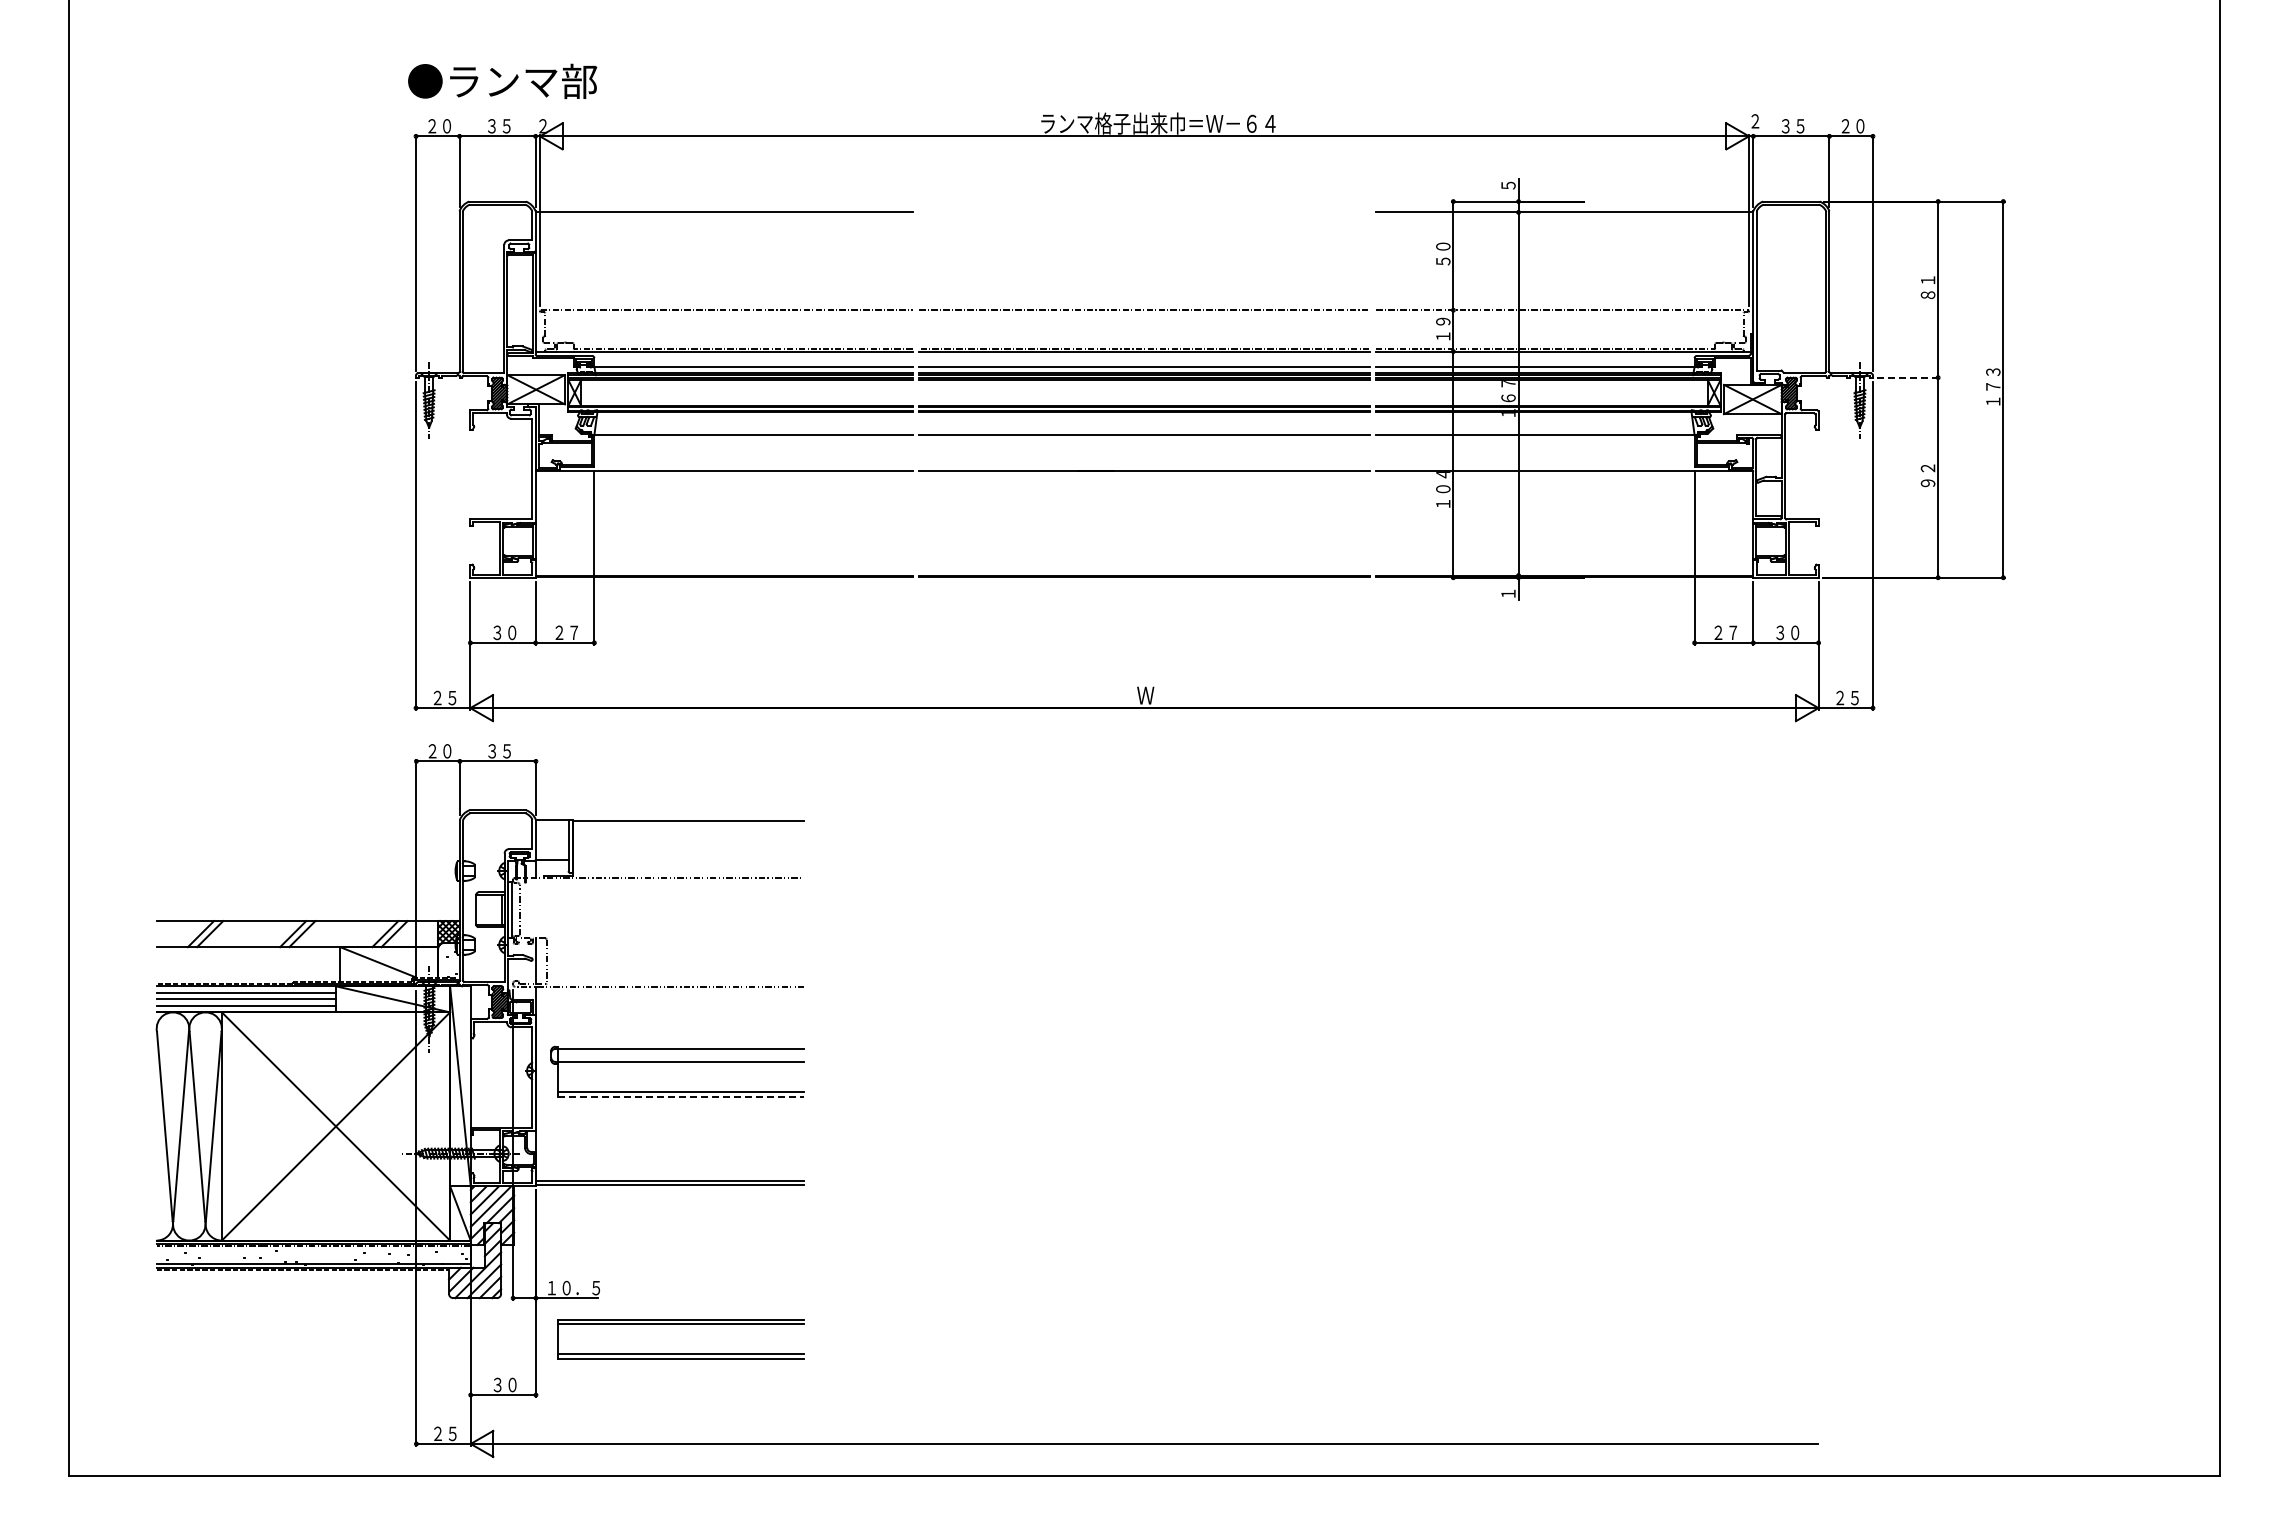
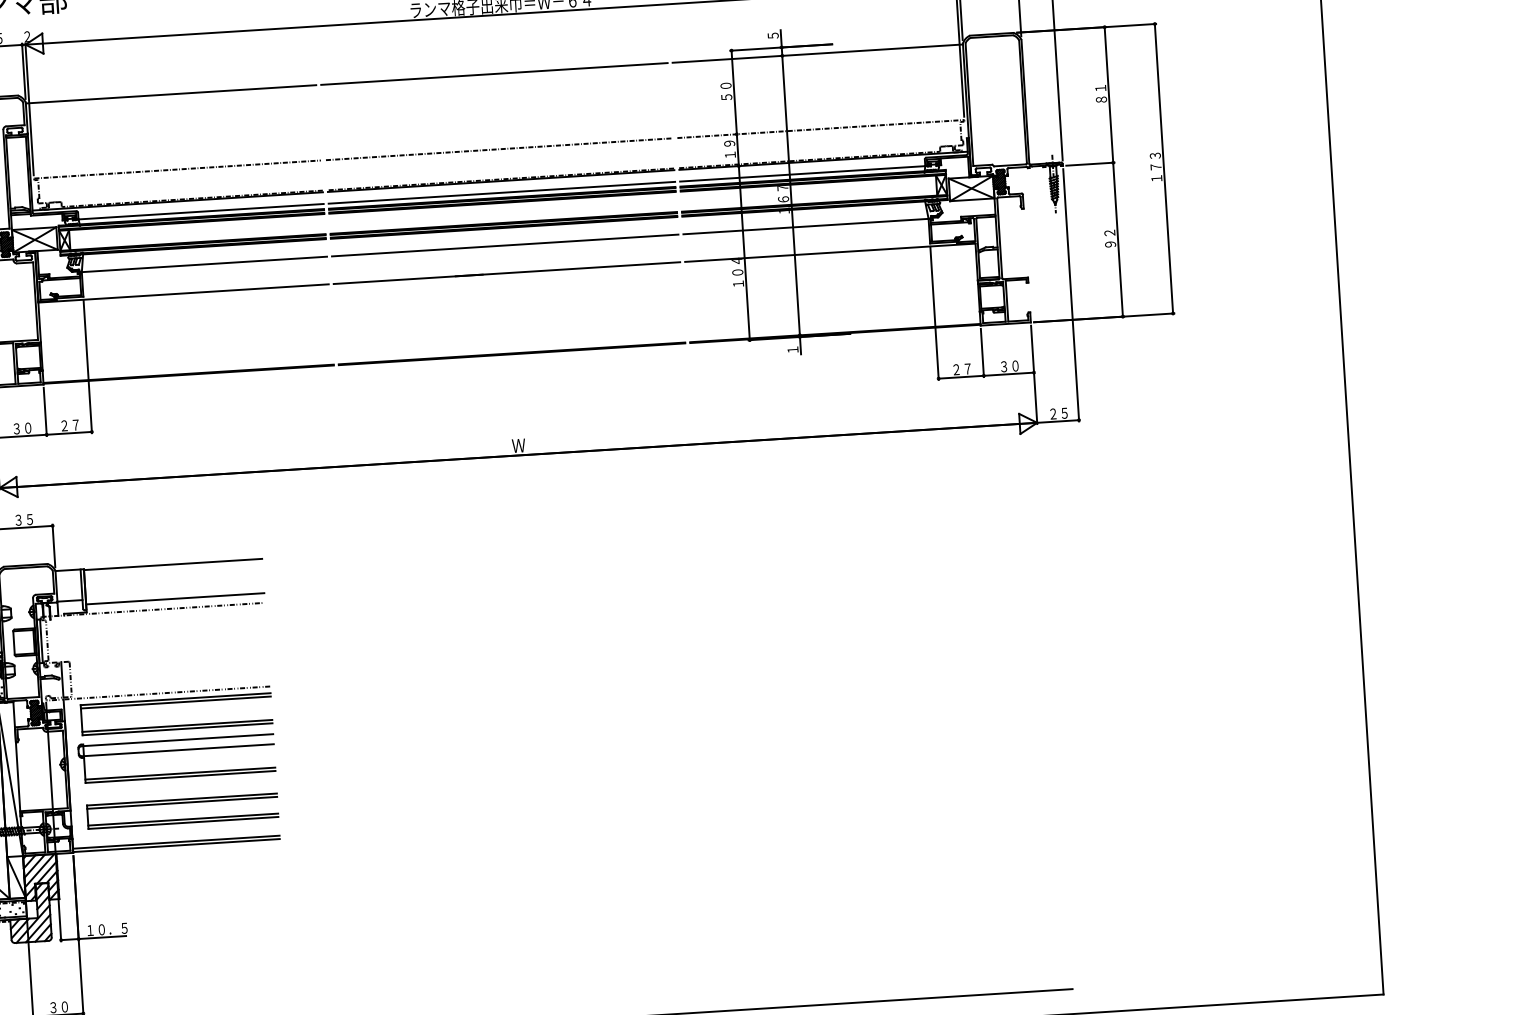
line: (1144, 212) -> (494, 74), added
line: (1908, 377) -> (1090, 164), dashed -> solid
line: (688, 865) -> (175, 598), added
line: (681, 1096) -> (180, 776), dashed -> solid
part: (680, 1130) -> (181, 802), added
part: (680, 1353) -> (176, 725), moved

